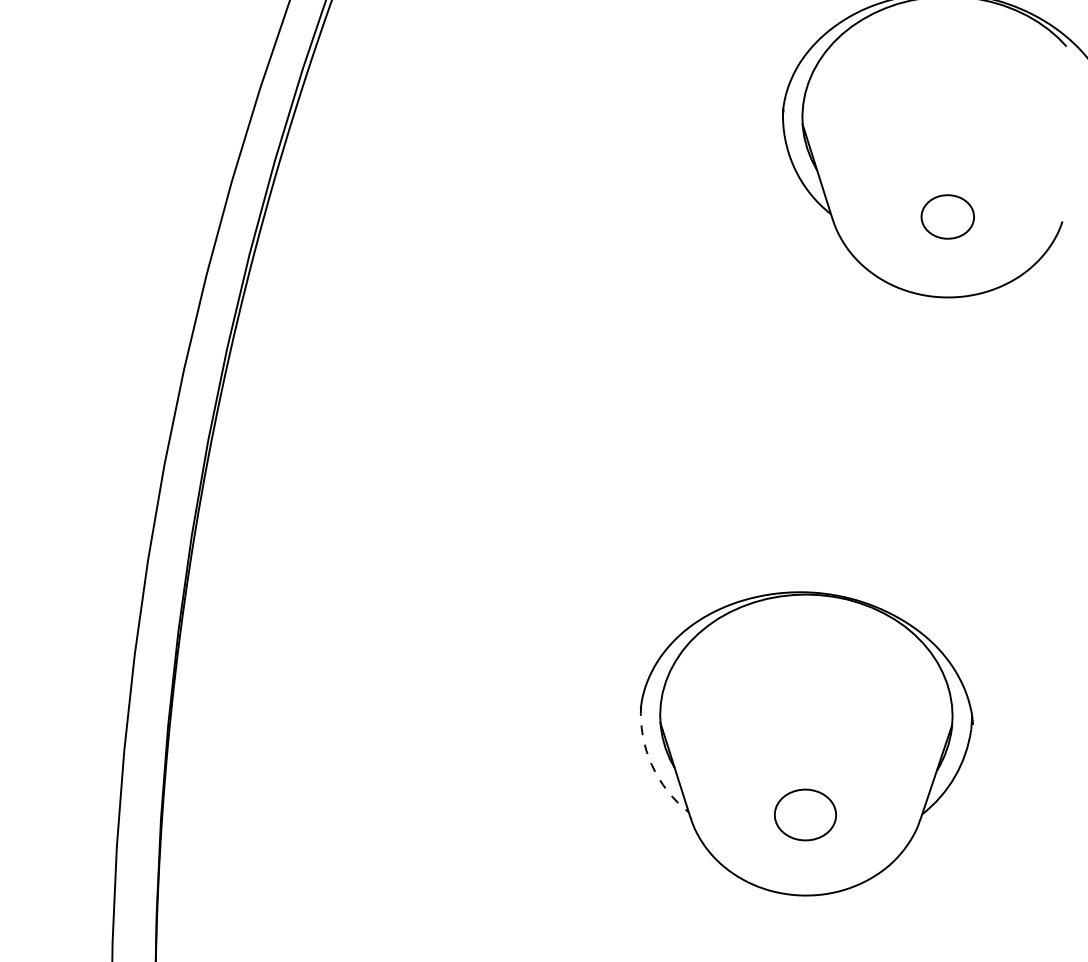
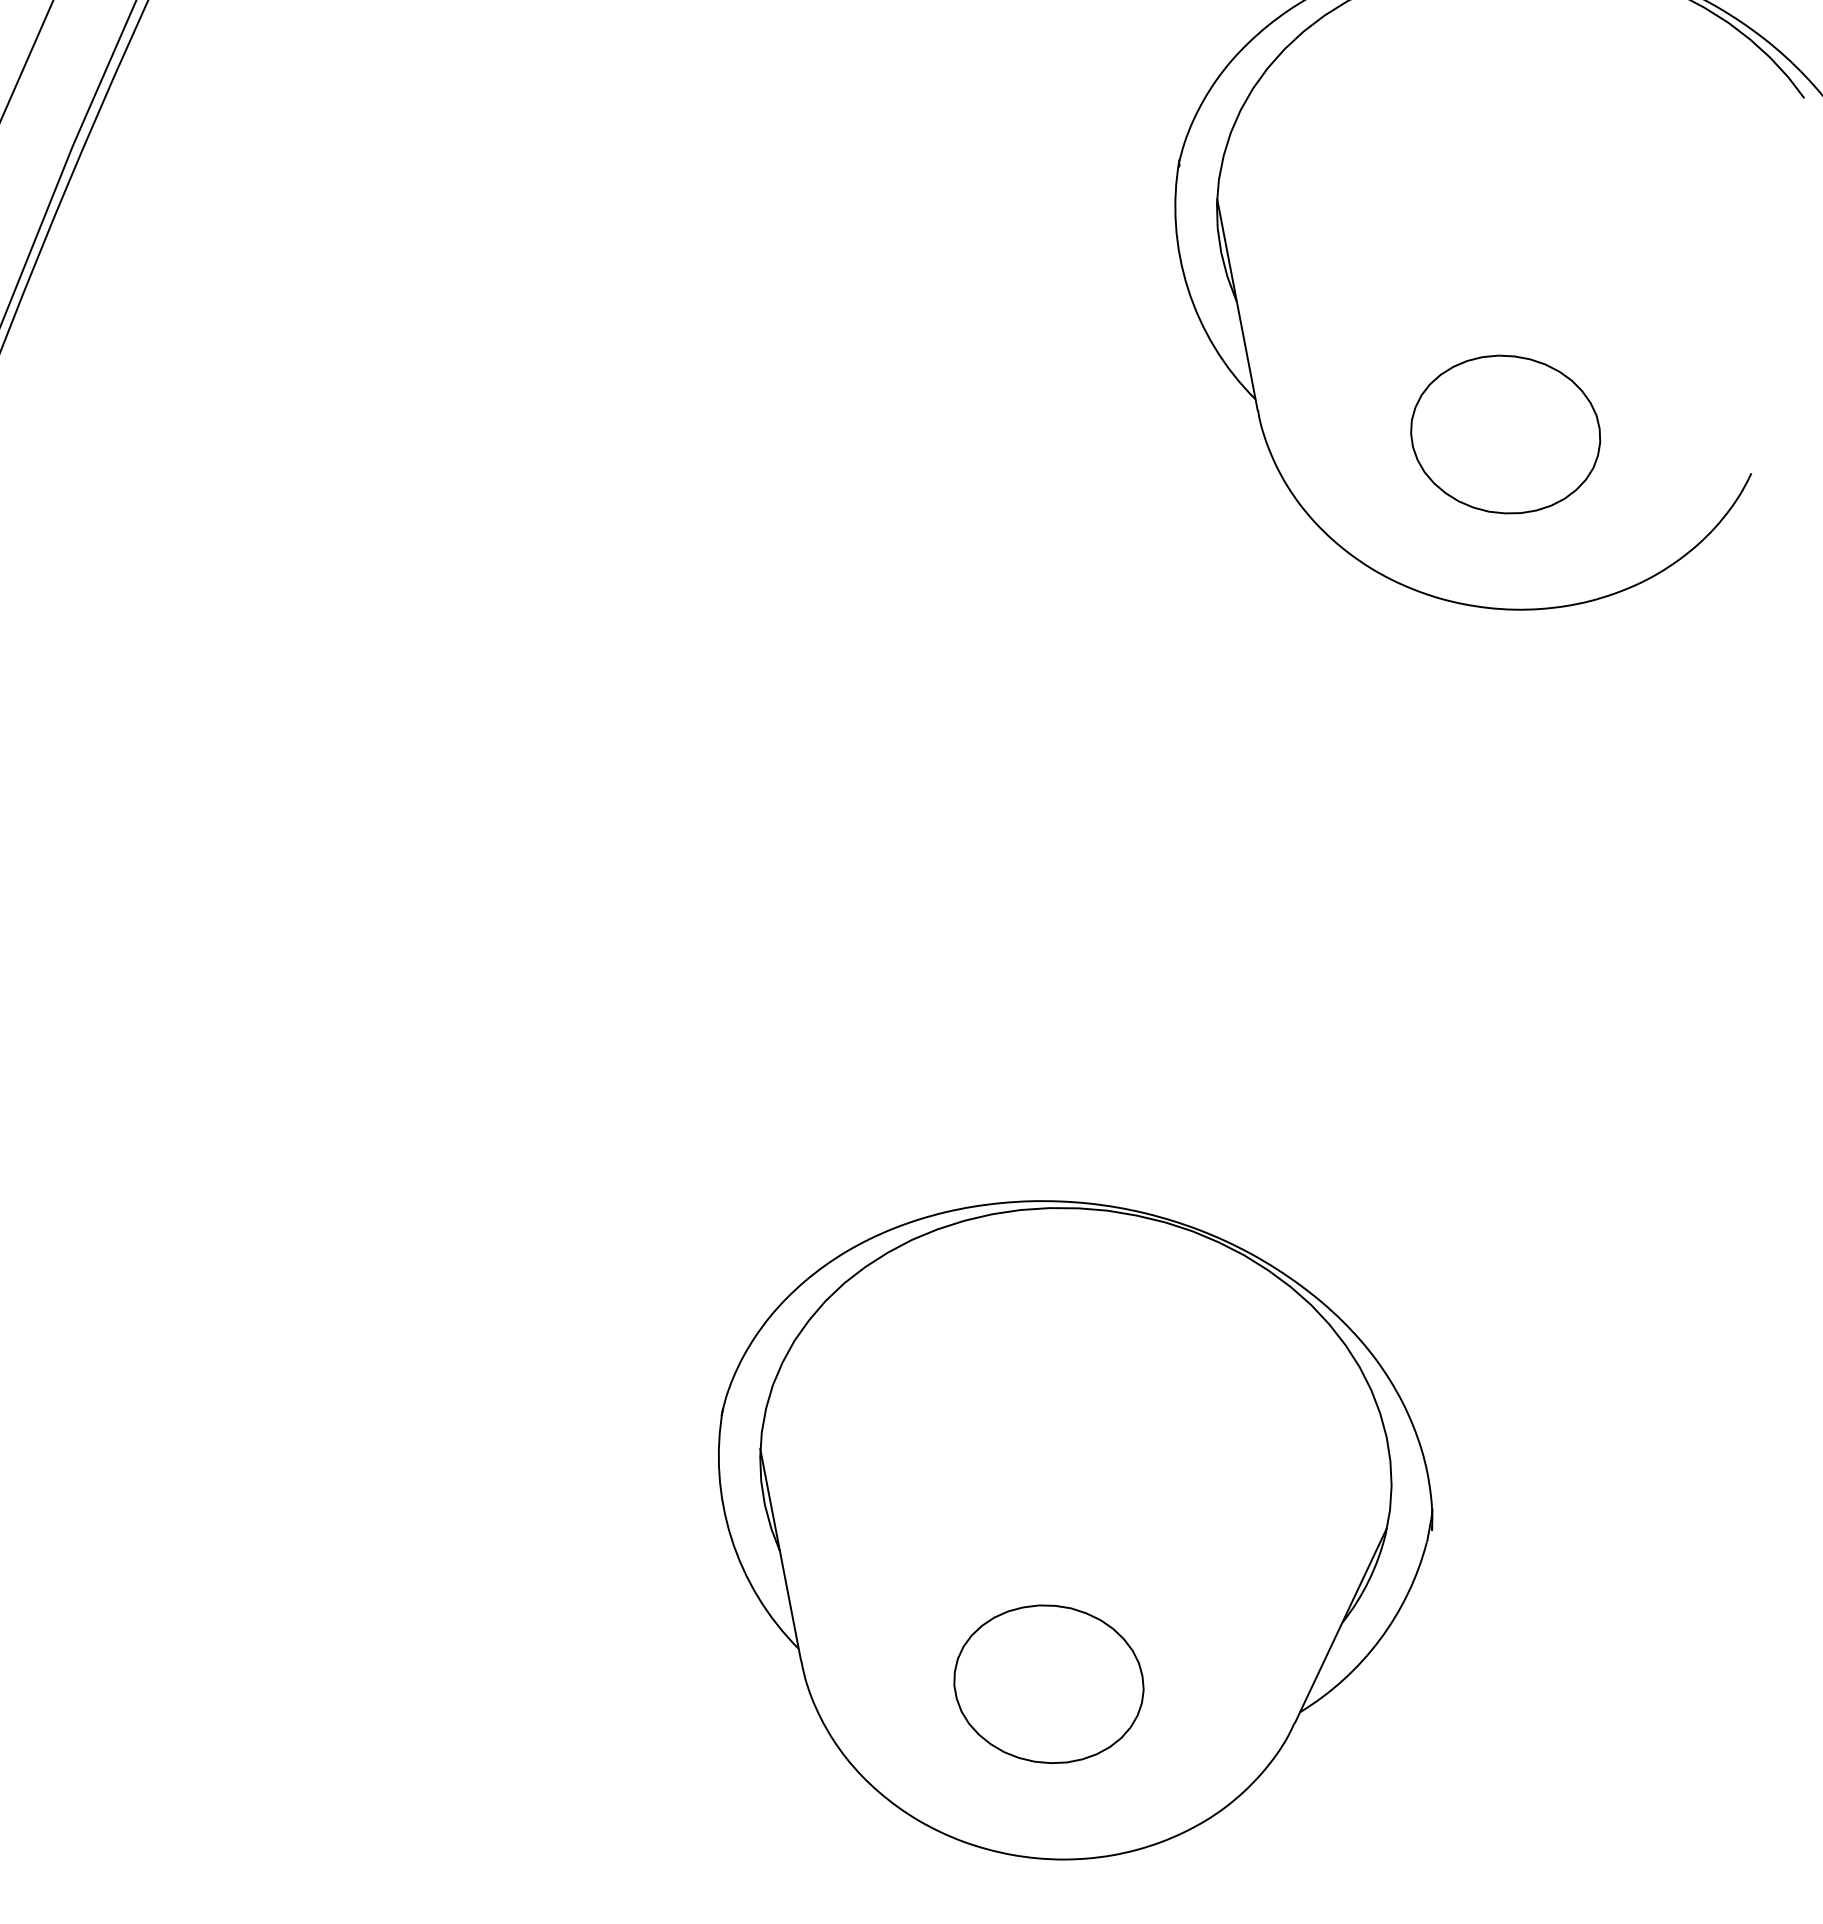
part: (947, 216) -> (1505, 433), size x1.67
arc: (651, 765) -> (730, 1538), dashed -> solid
part: (805, 814) -> (1049, 1683), size x1.43

